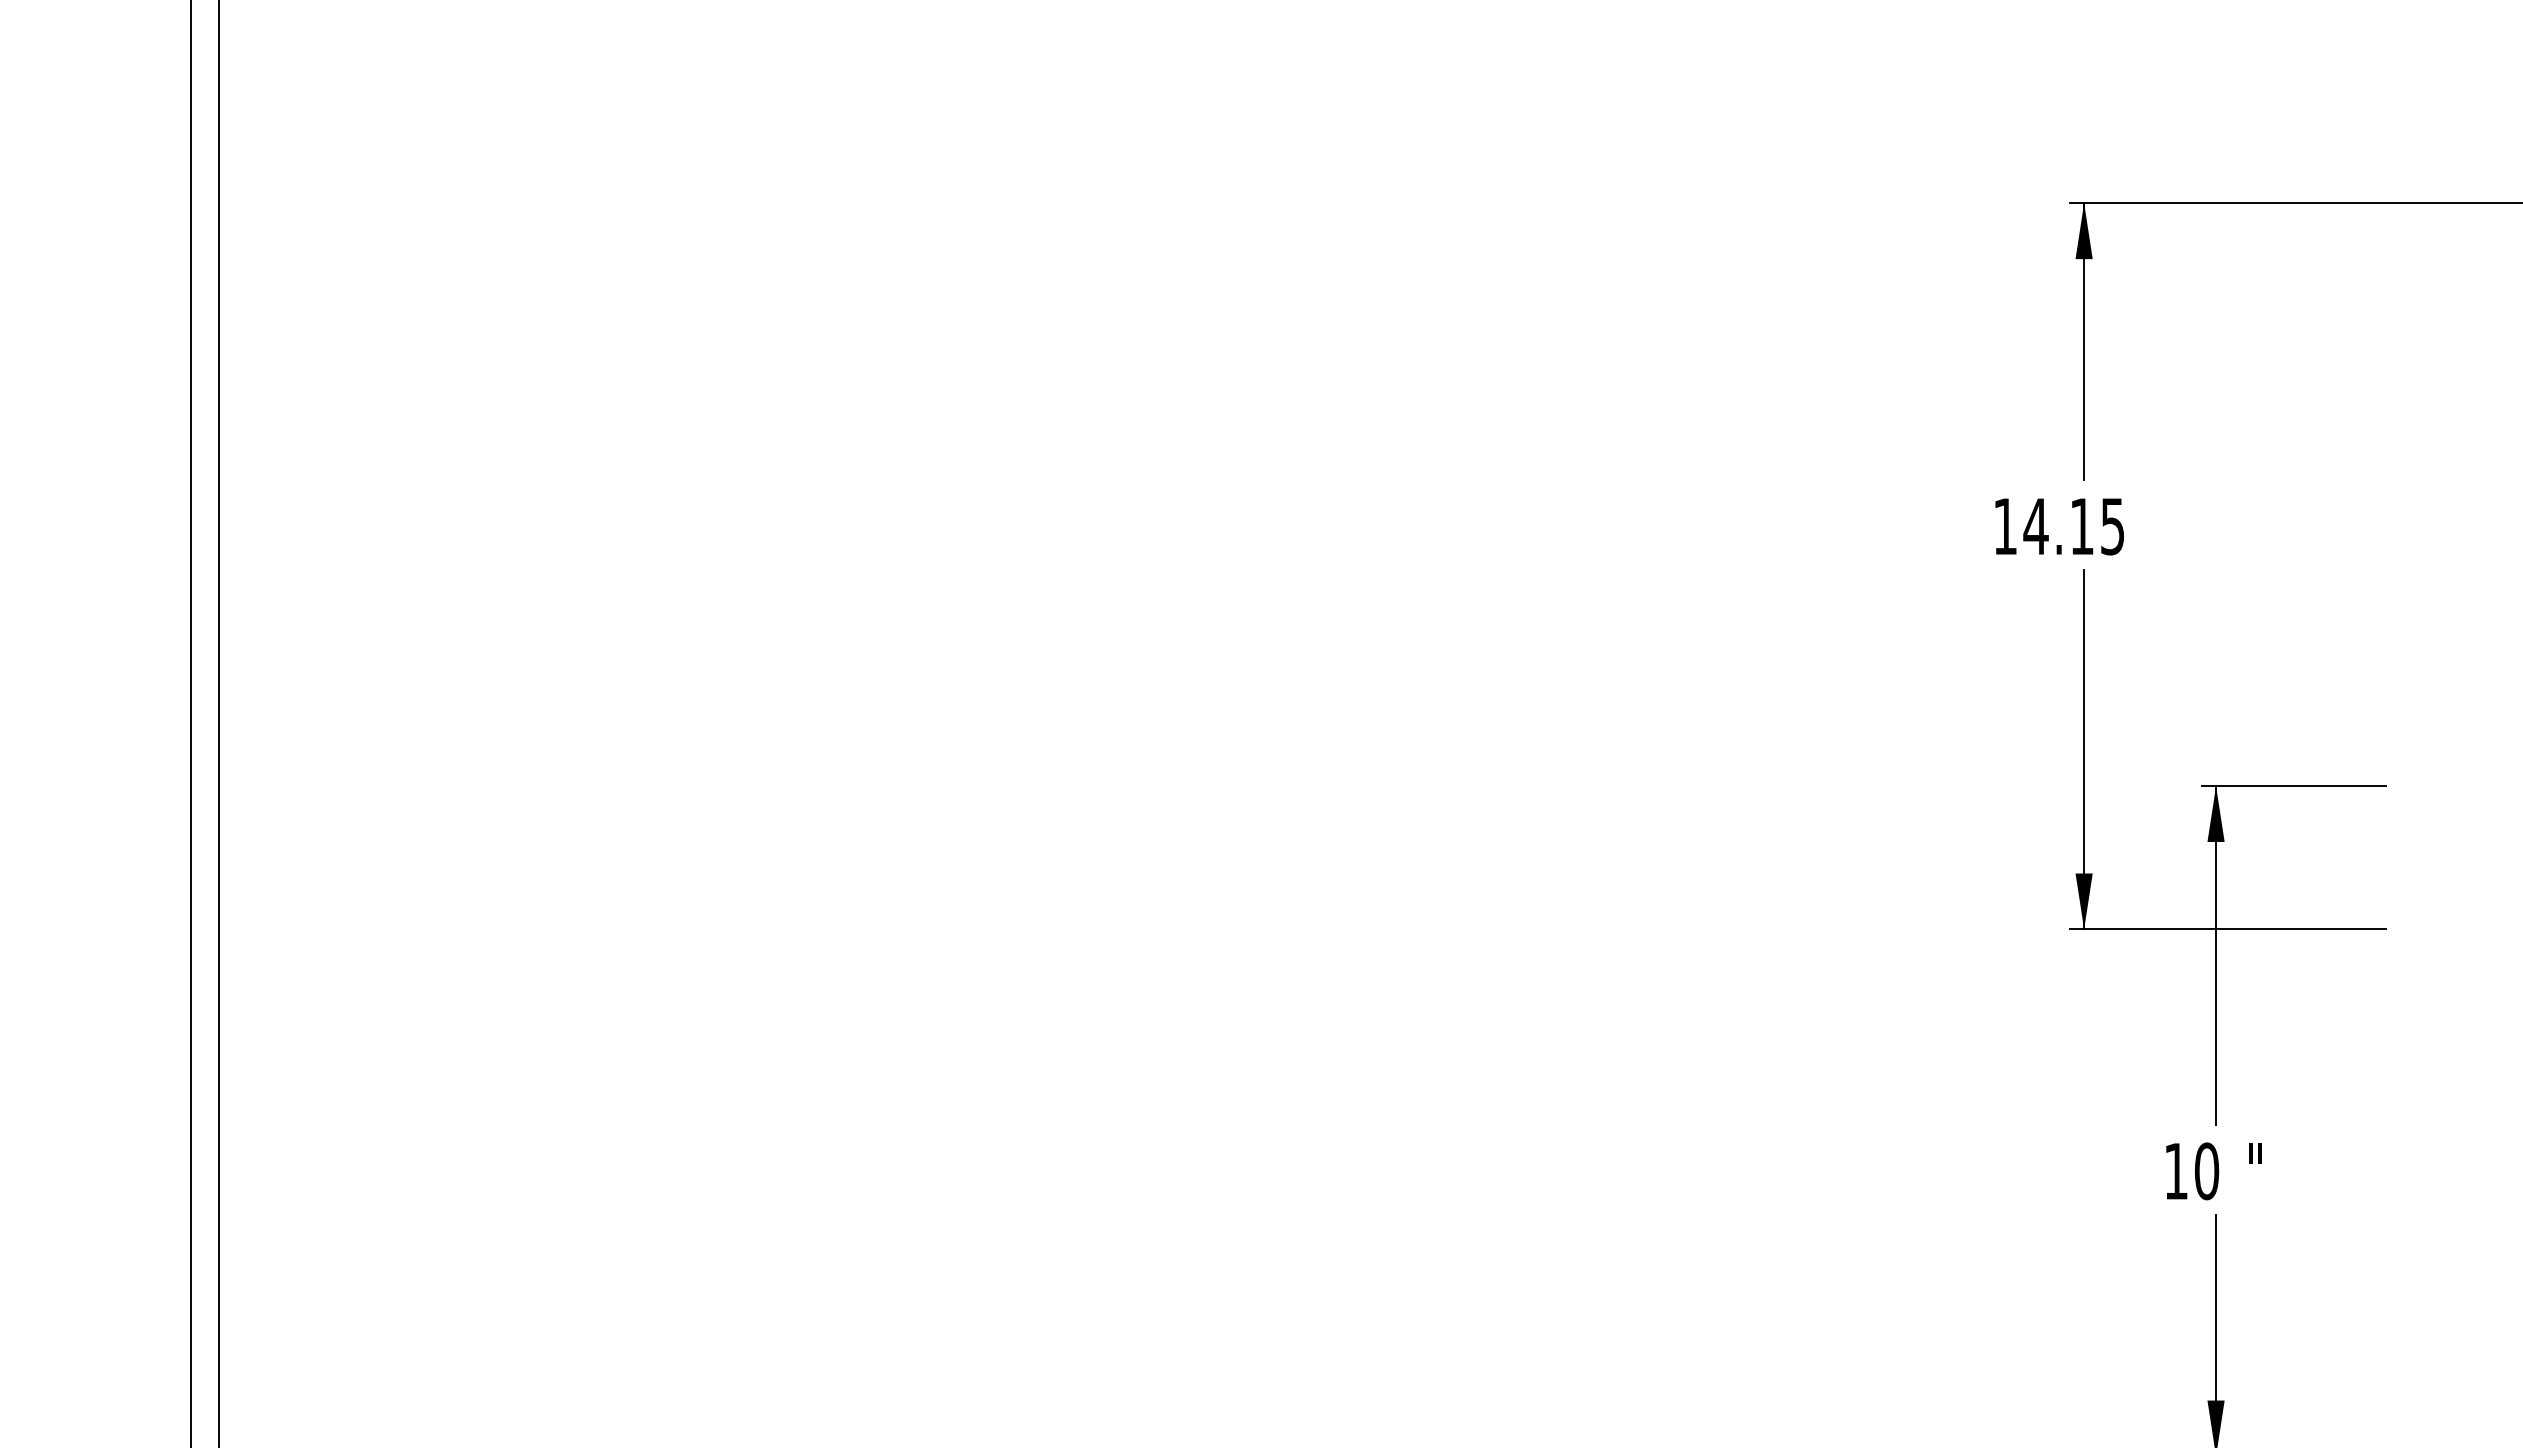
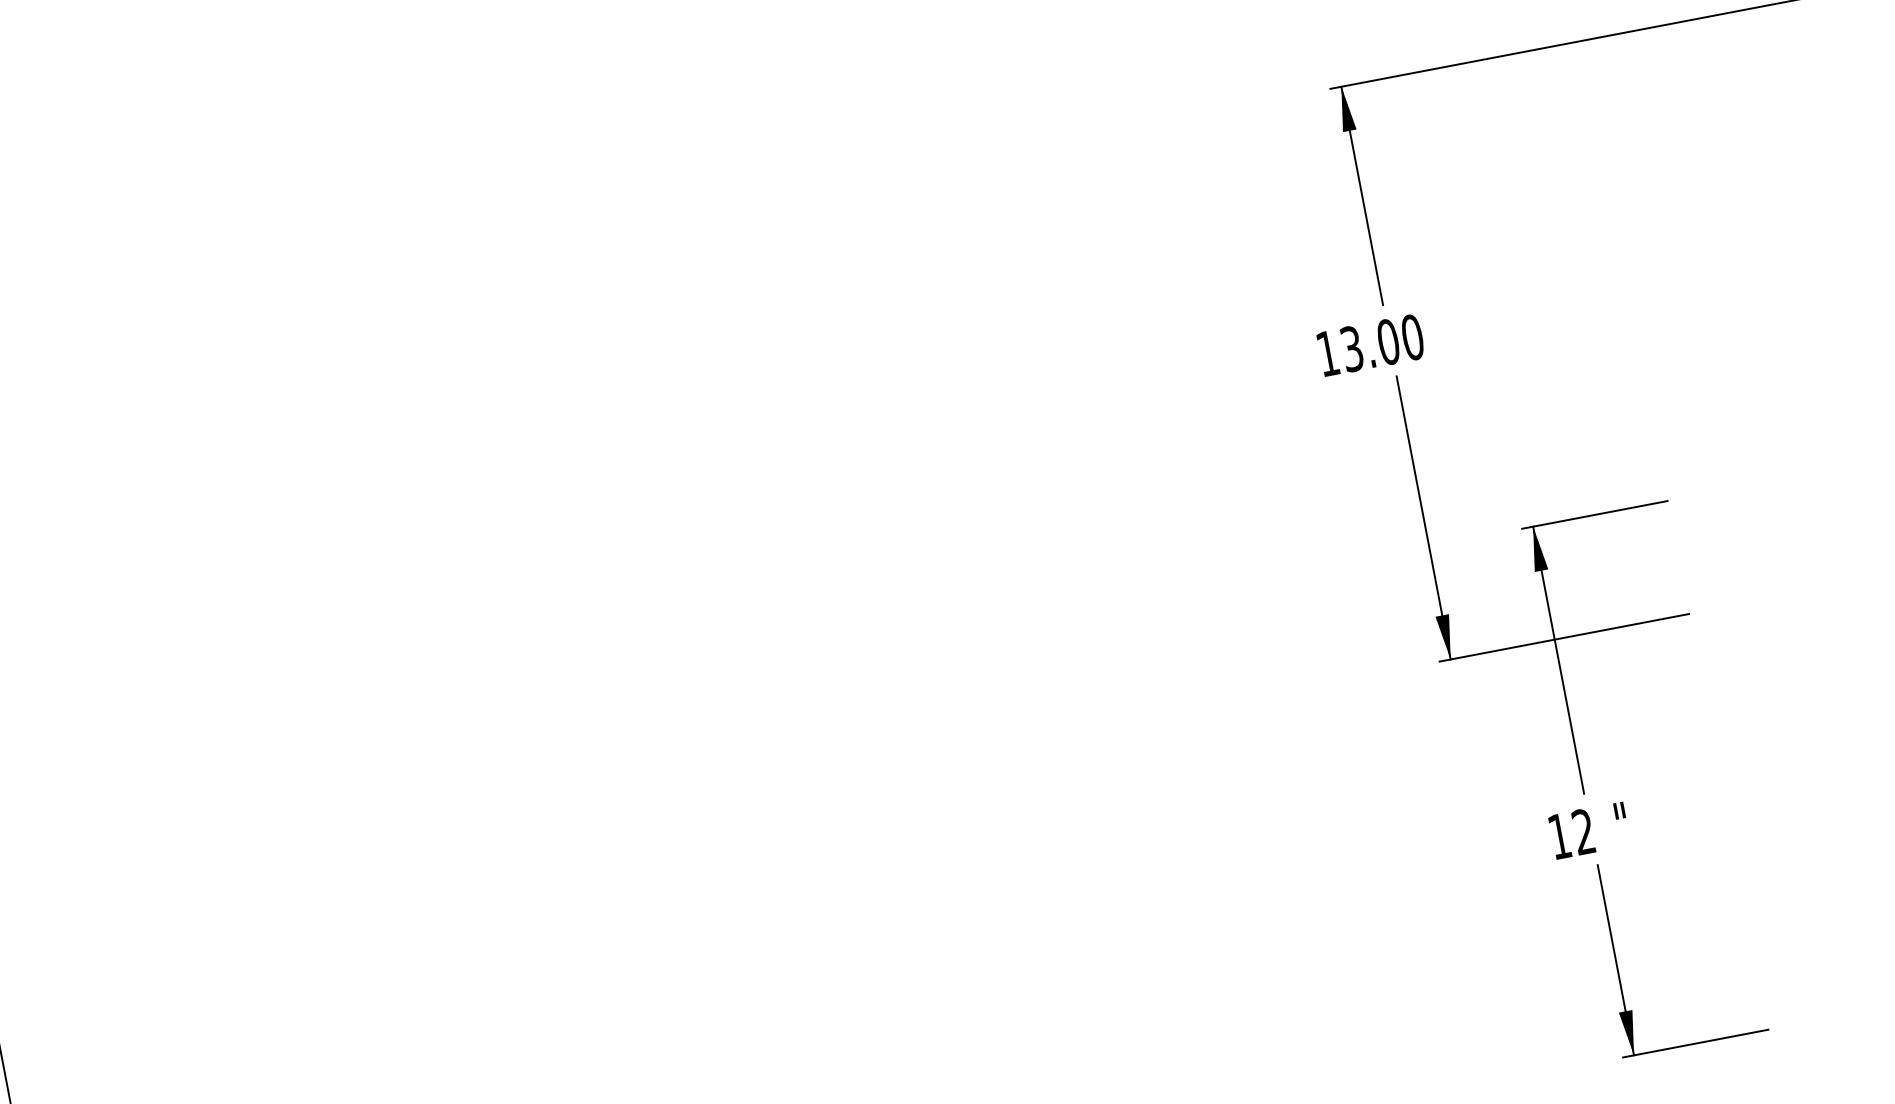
text: (2073, 526) -> (1381, 343), 14.15 -> 13.00
text: (2206, 1171) -> (1583, 832), 10 -> 12

